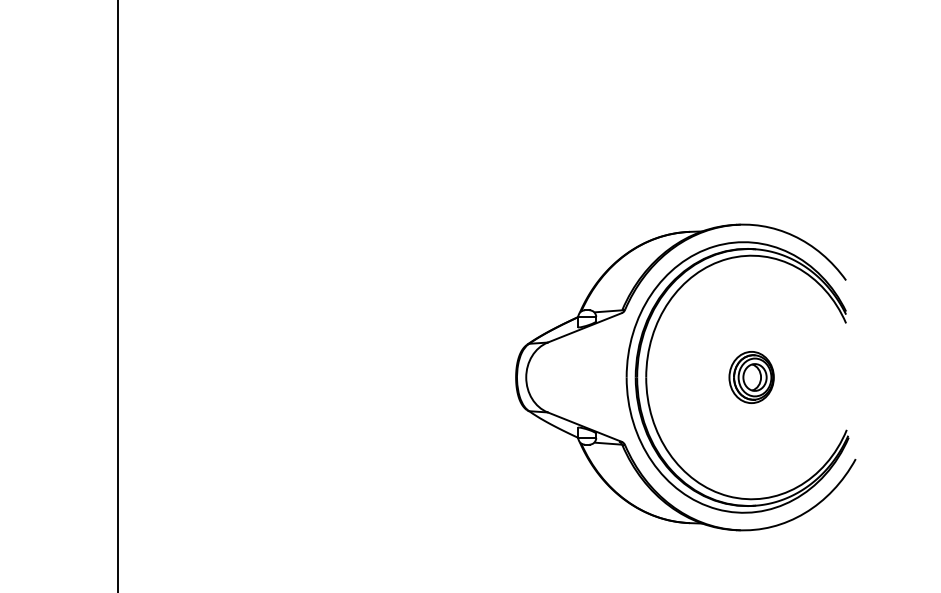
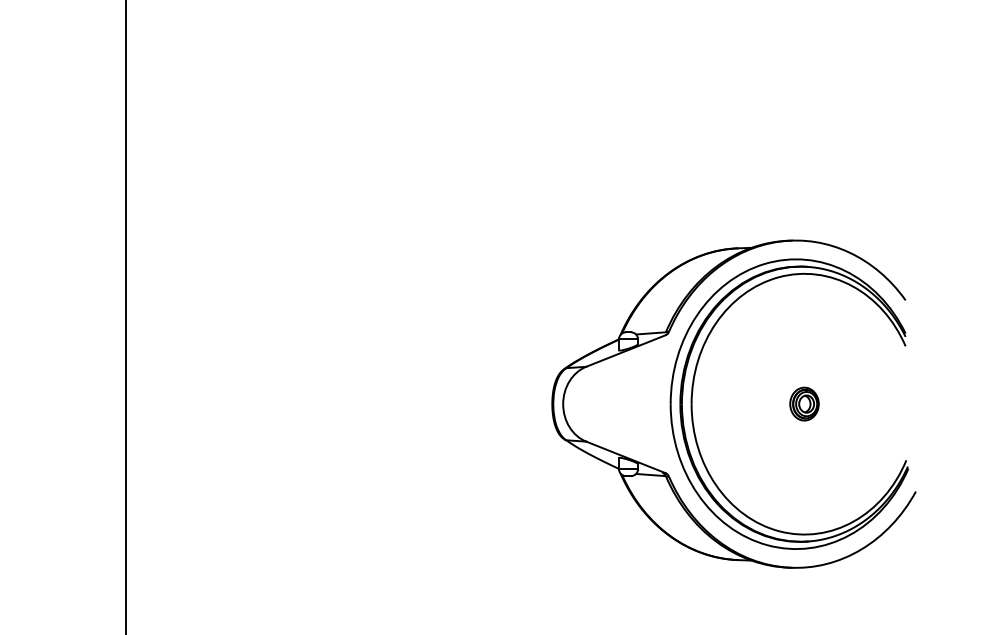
part: (751, 376) -> (804, 403), size x0.6

